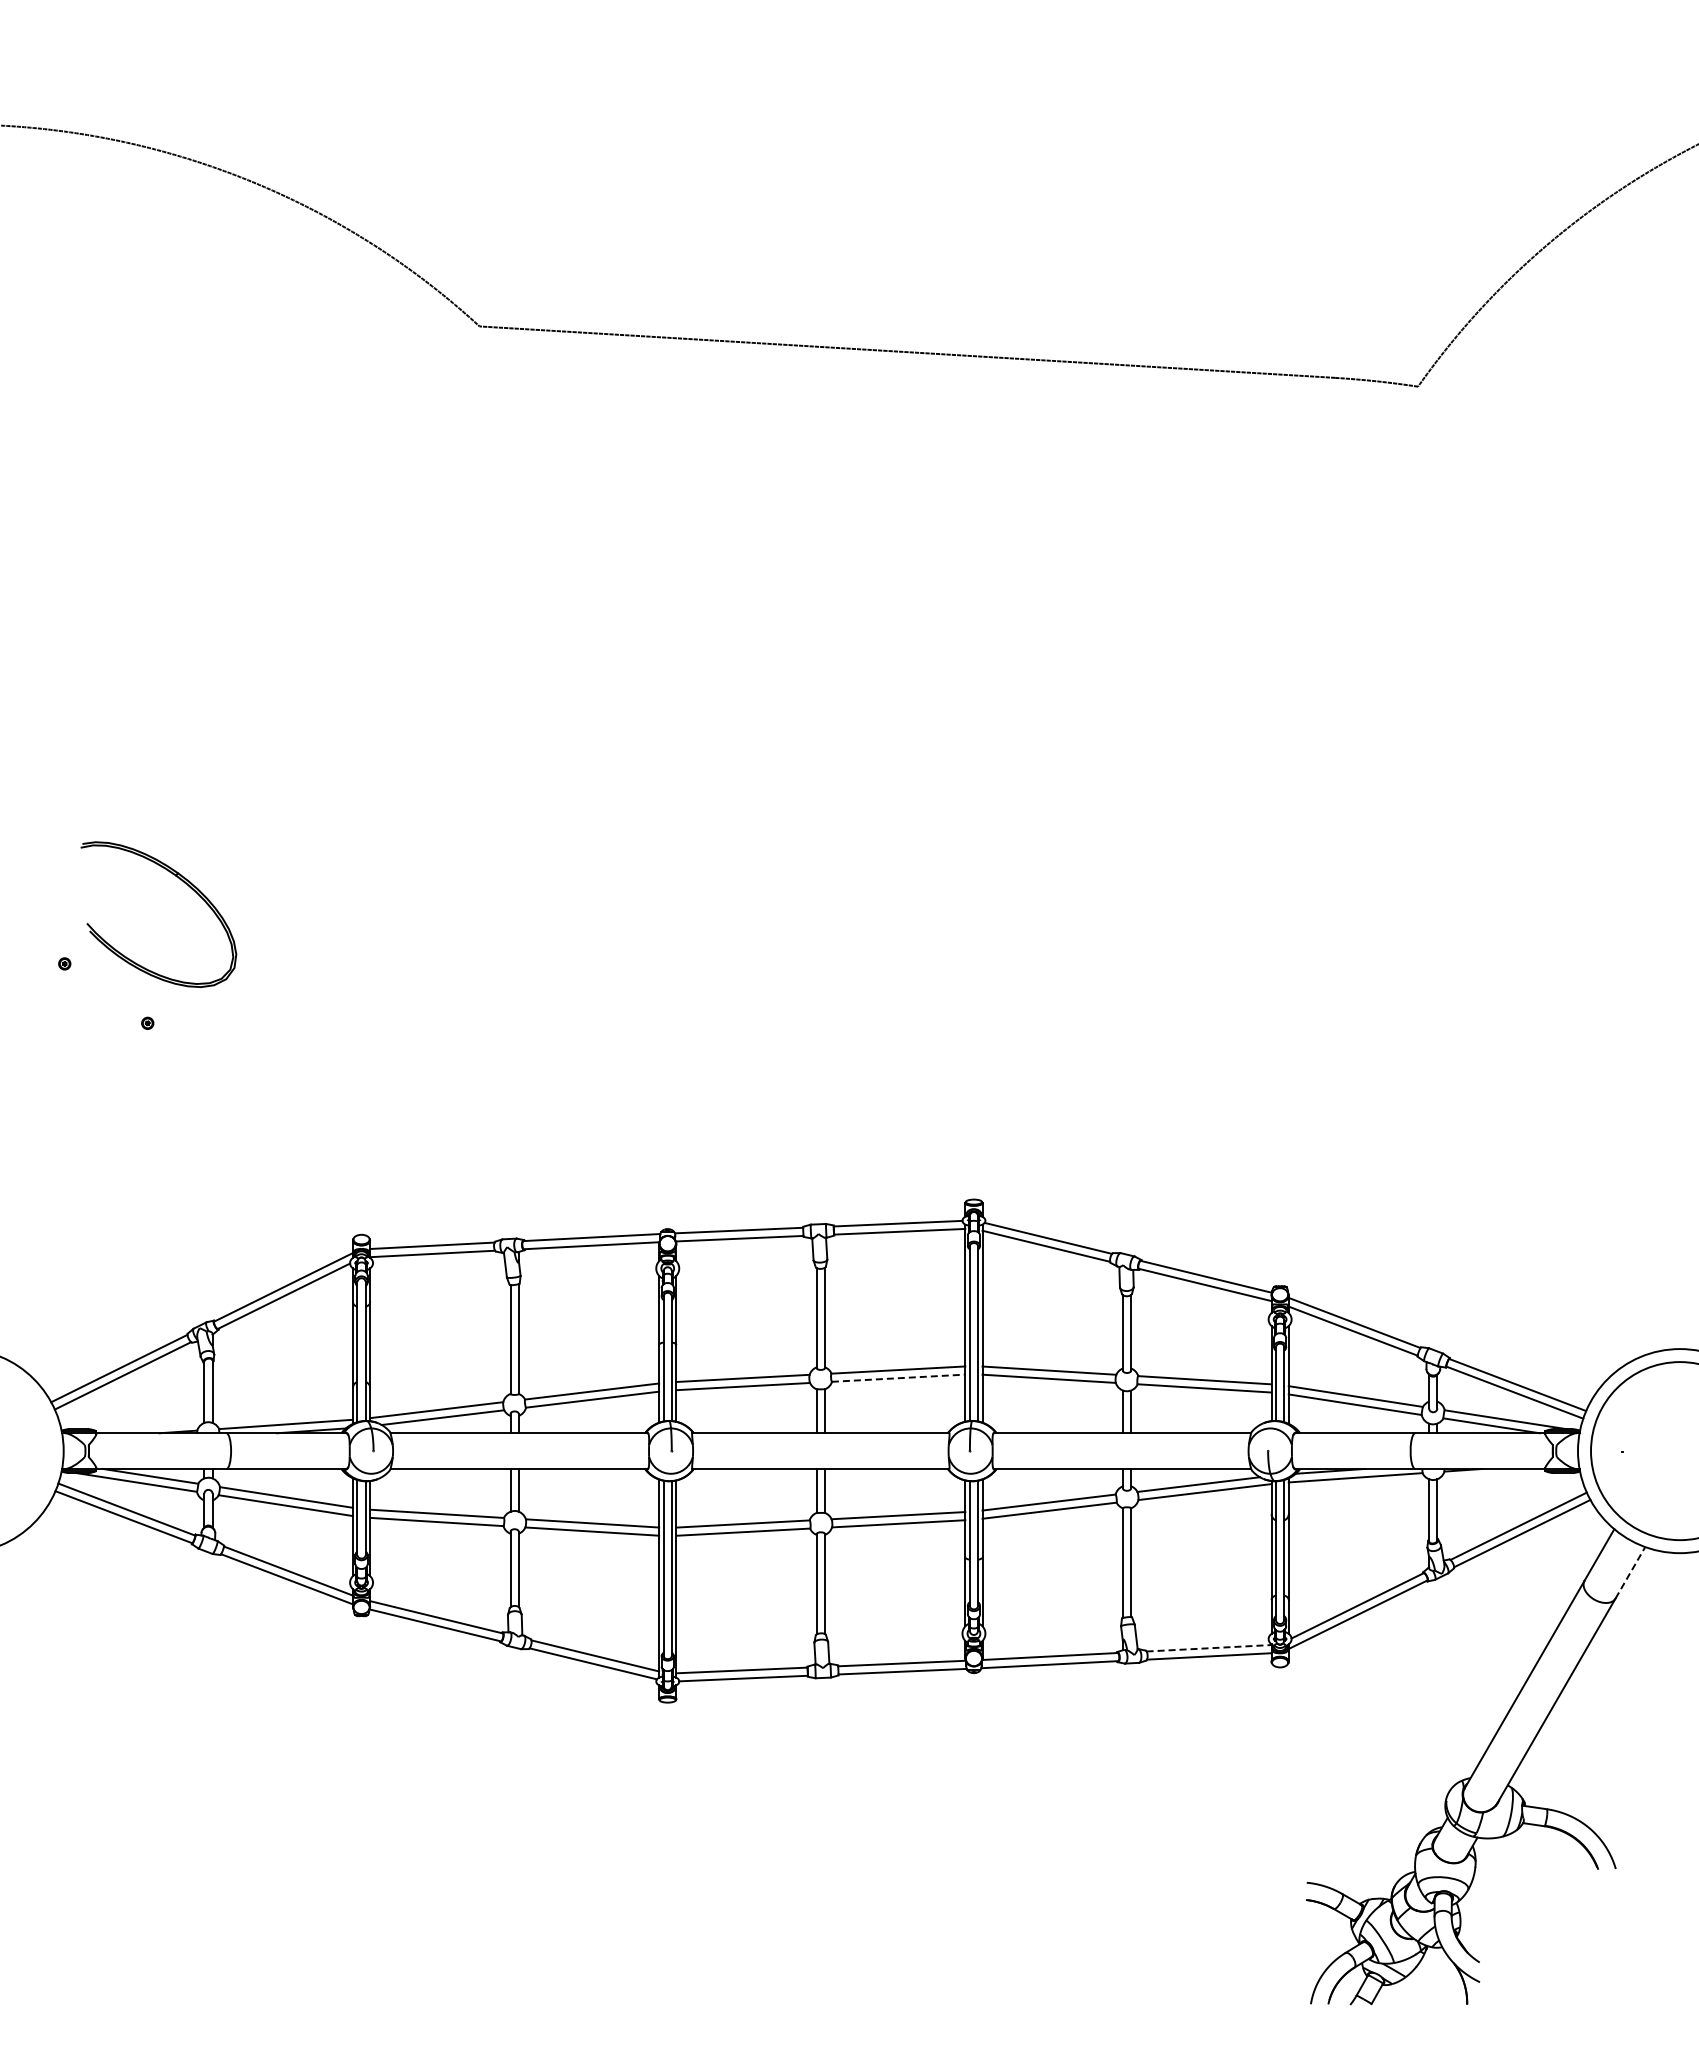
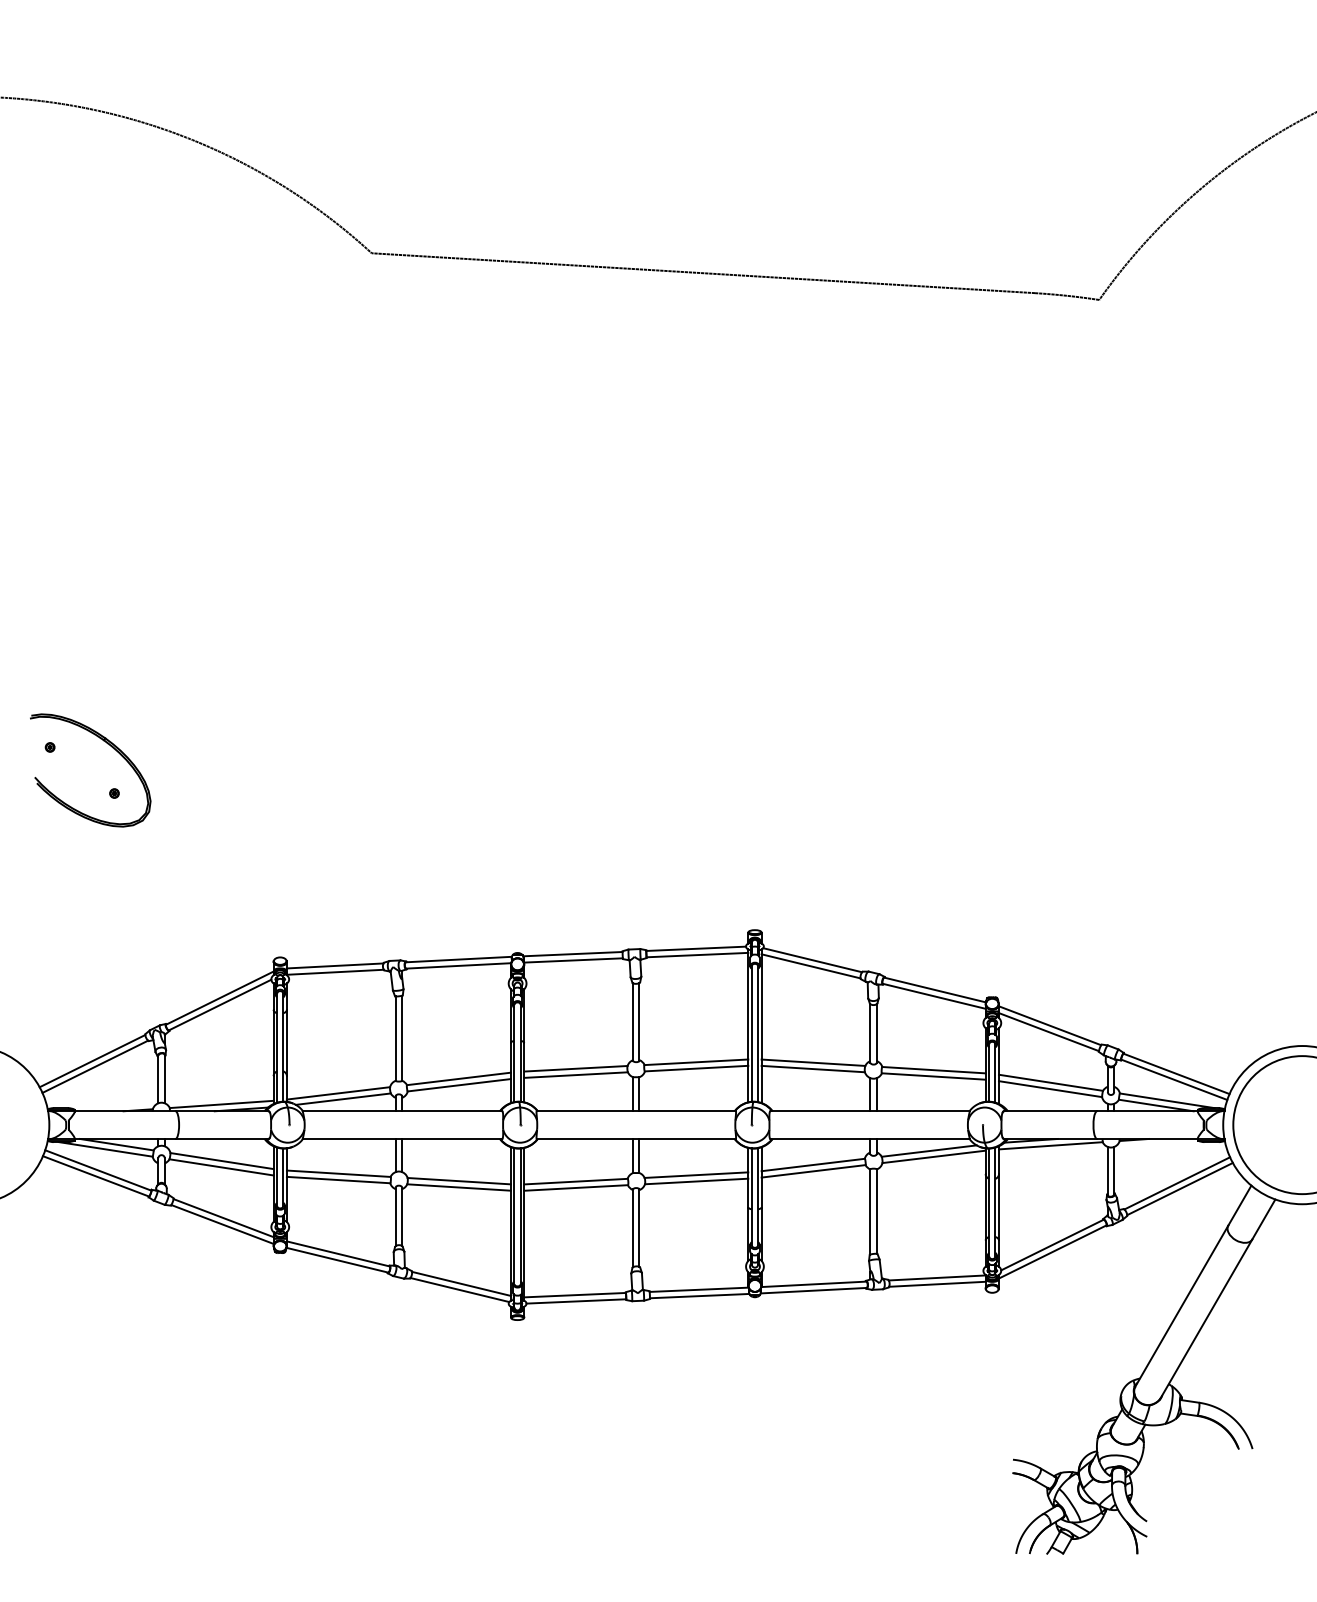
part: (184, 883) -> (110, 746), moved
line: (898, 1378) -> (696, 1068), dashed -> solid
line: (1630, 1572) -> (1263, 1219), dashed -> solid
line: (1209, 1648) -> (937, 1278), dashed -> solid

